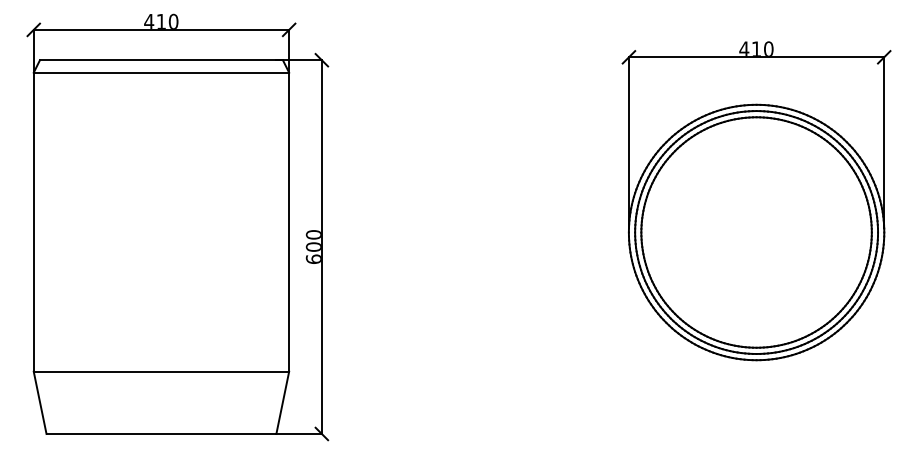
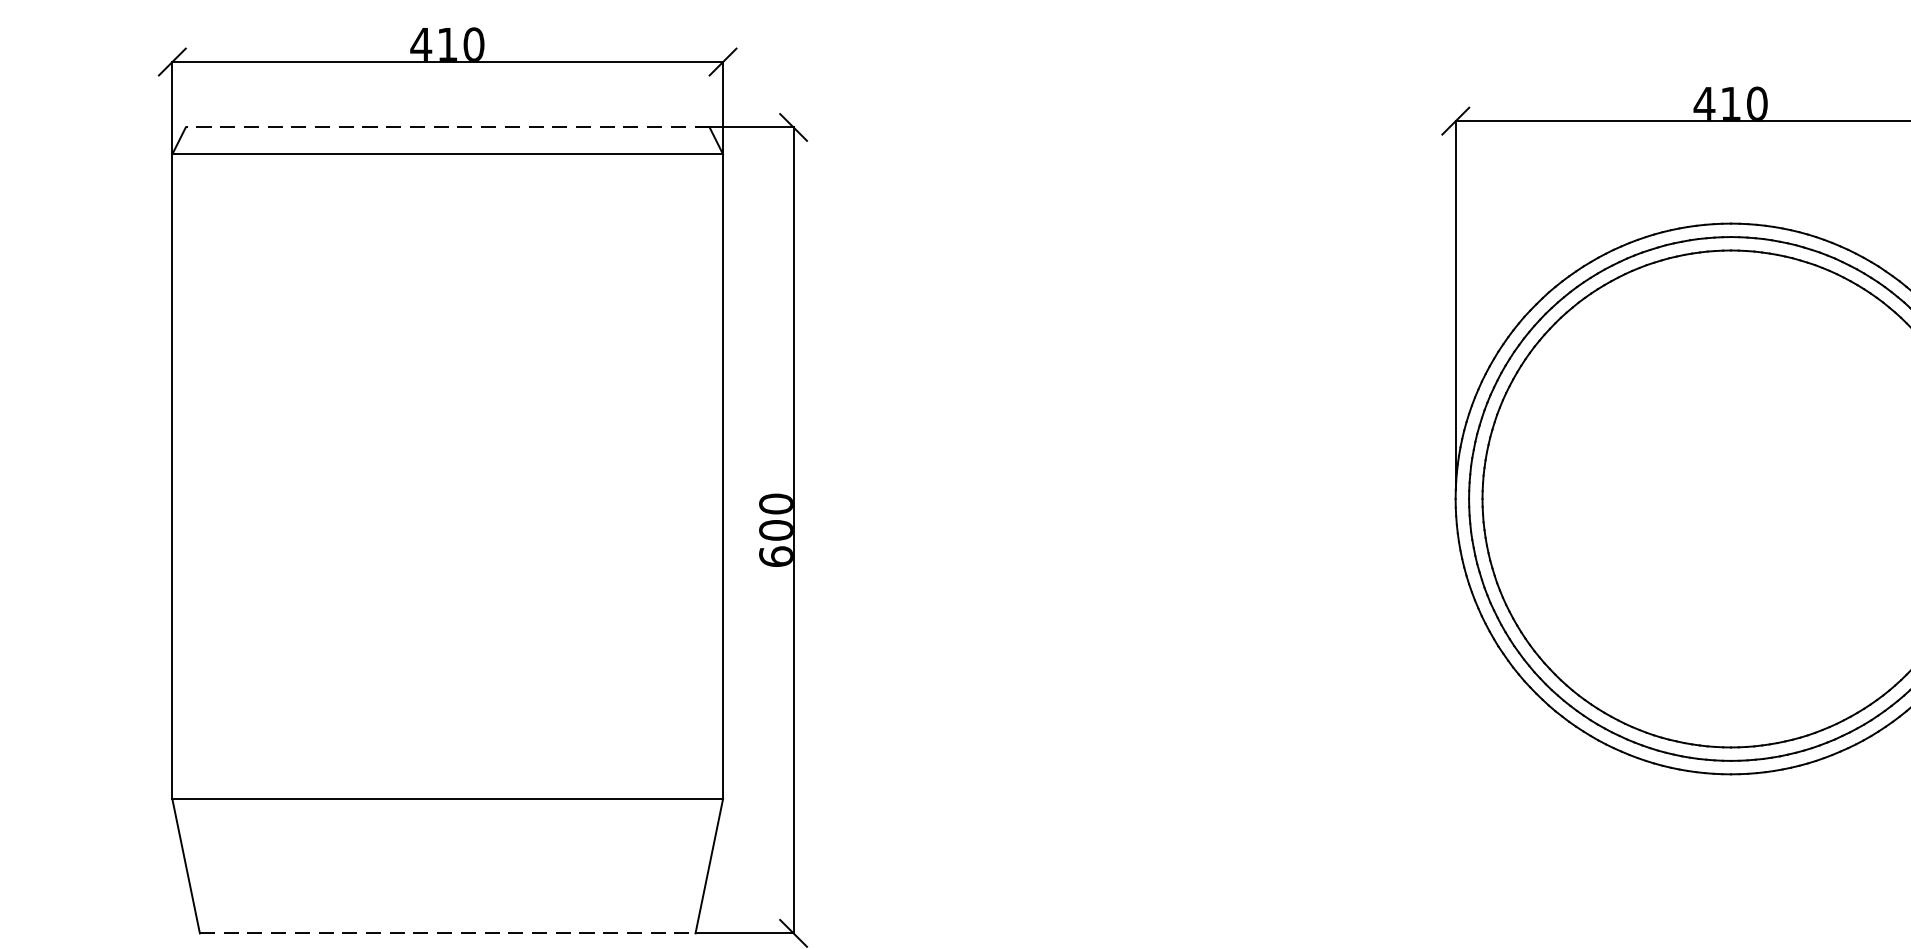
line: (160, 60) -> (445, 128), solid -> dashed
line: (161, 433) -> (447, 932), solid -> dashed

